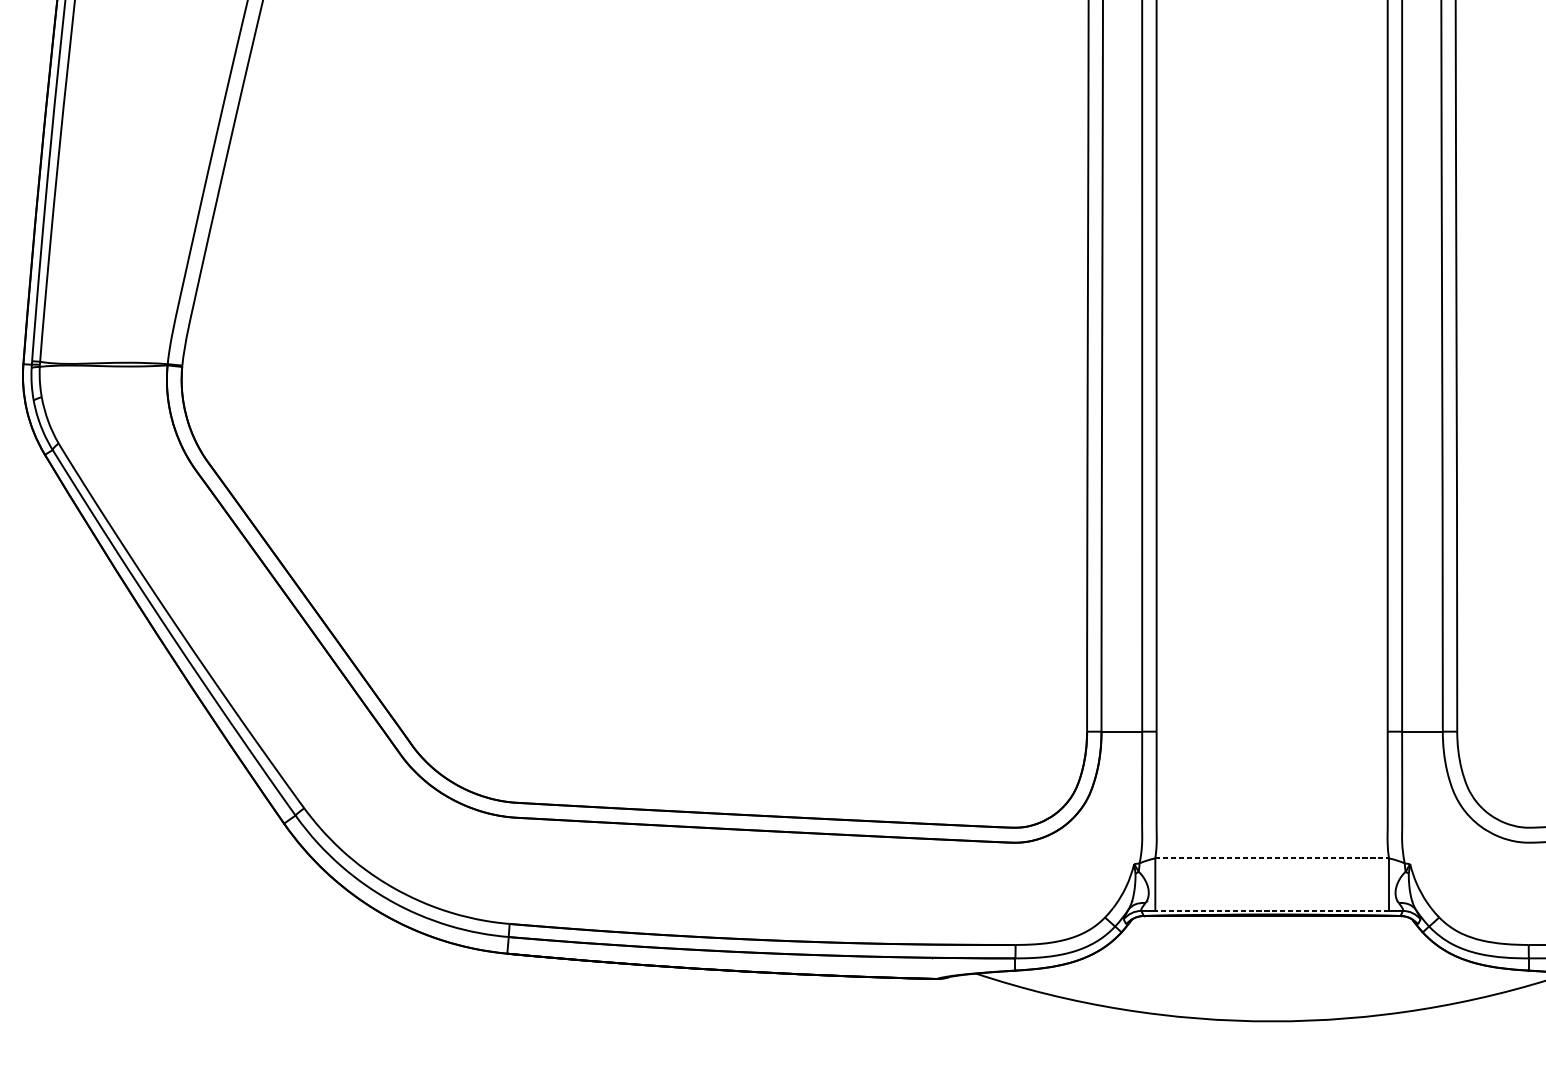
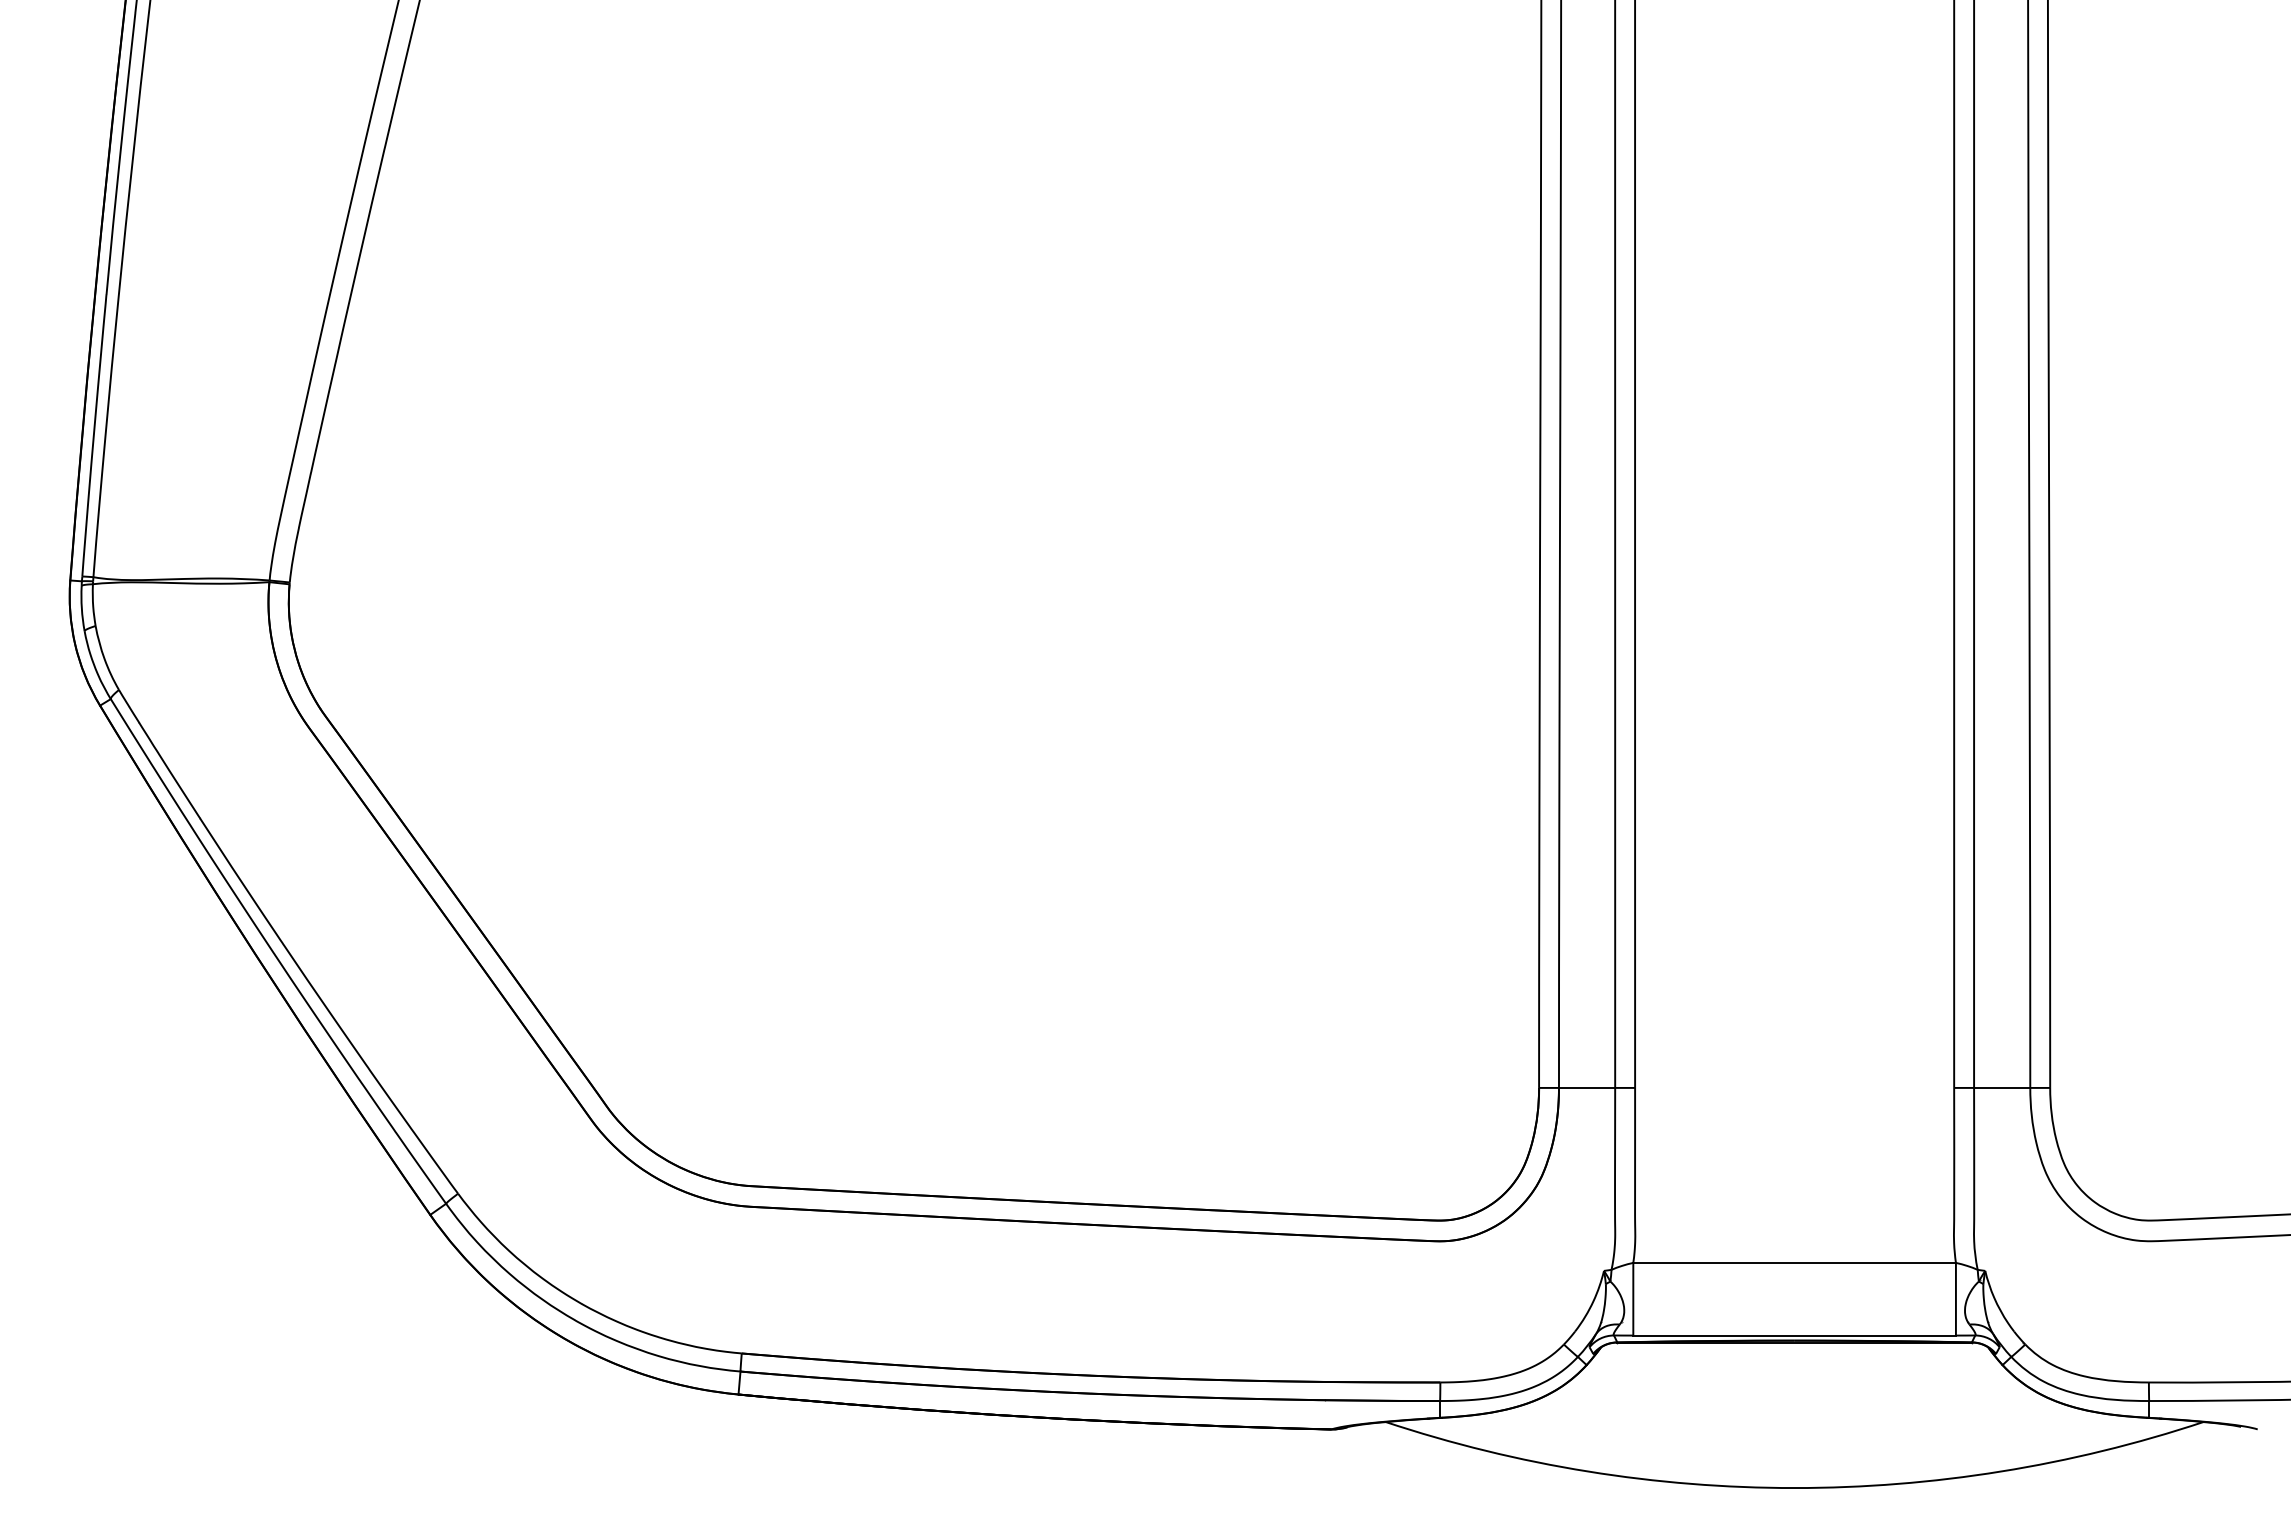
line: (1272, 858) -> (1795, 1262), dashed -> solid
line: (1272, 910) -> (1794, 1335), dashed -> solid

